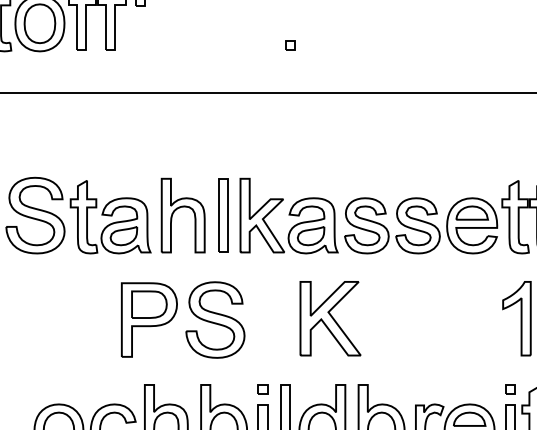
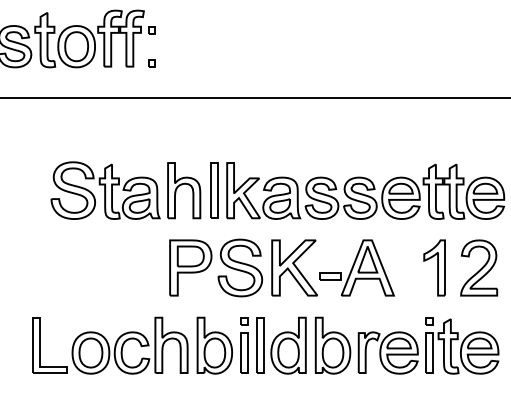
part: (290, 46) -> (151, 63), moved
part: (175, 315) -> (210, 264), moved
part: (412, 318) -> (356, 267), added

